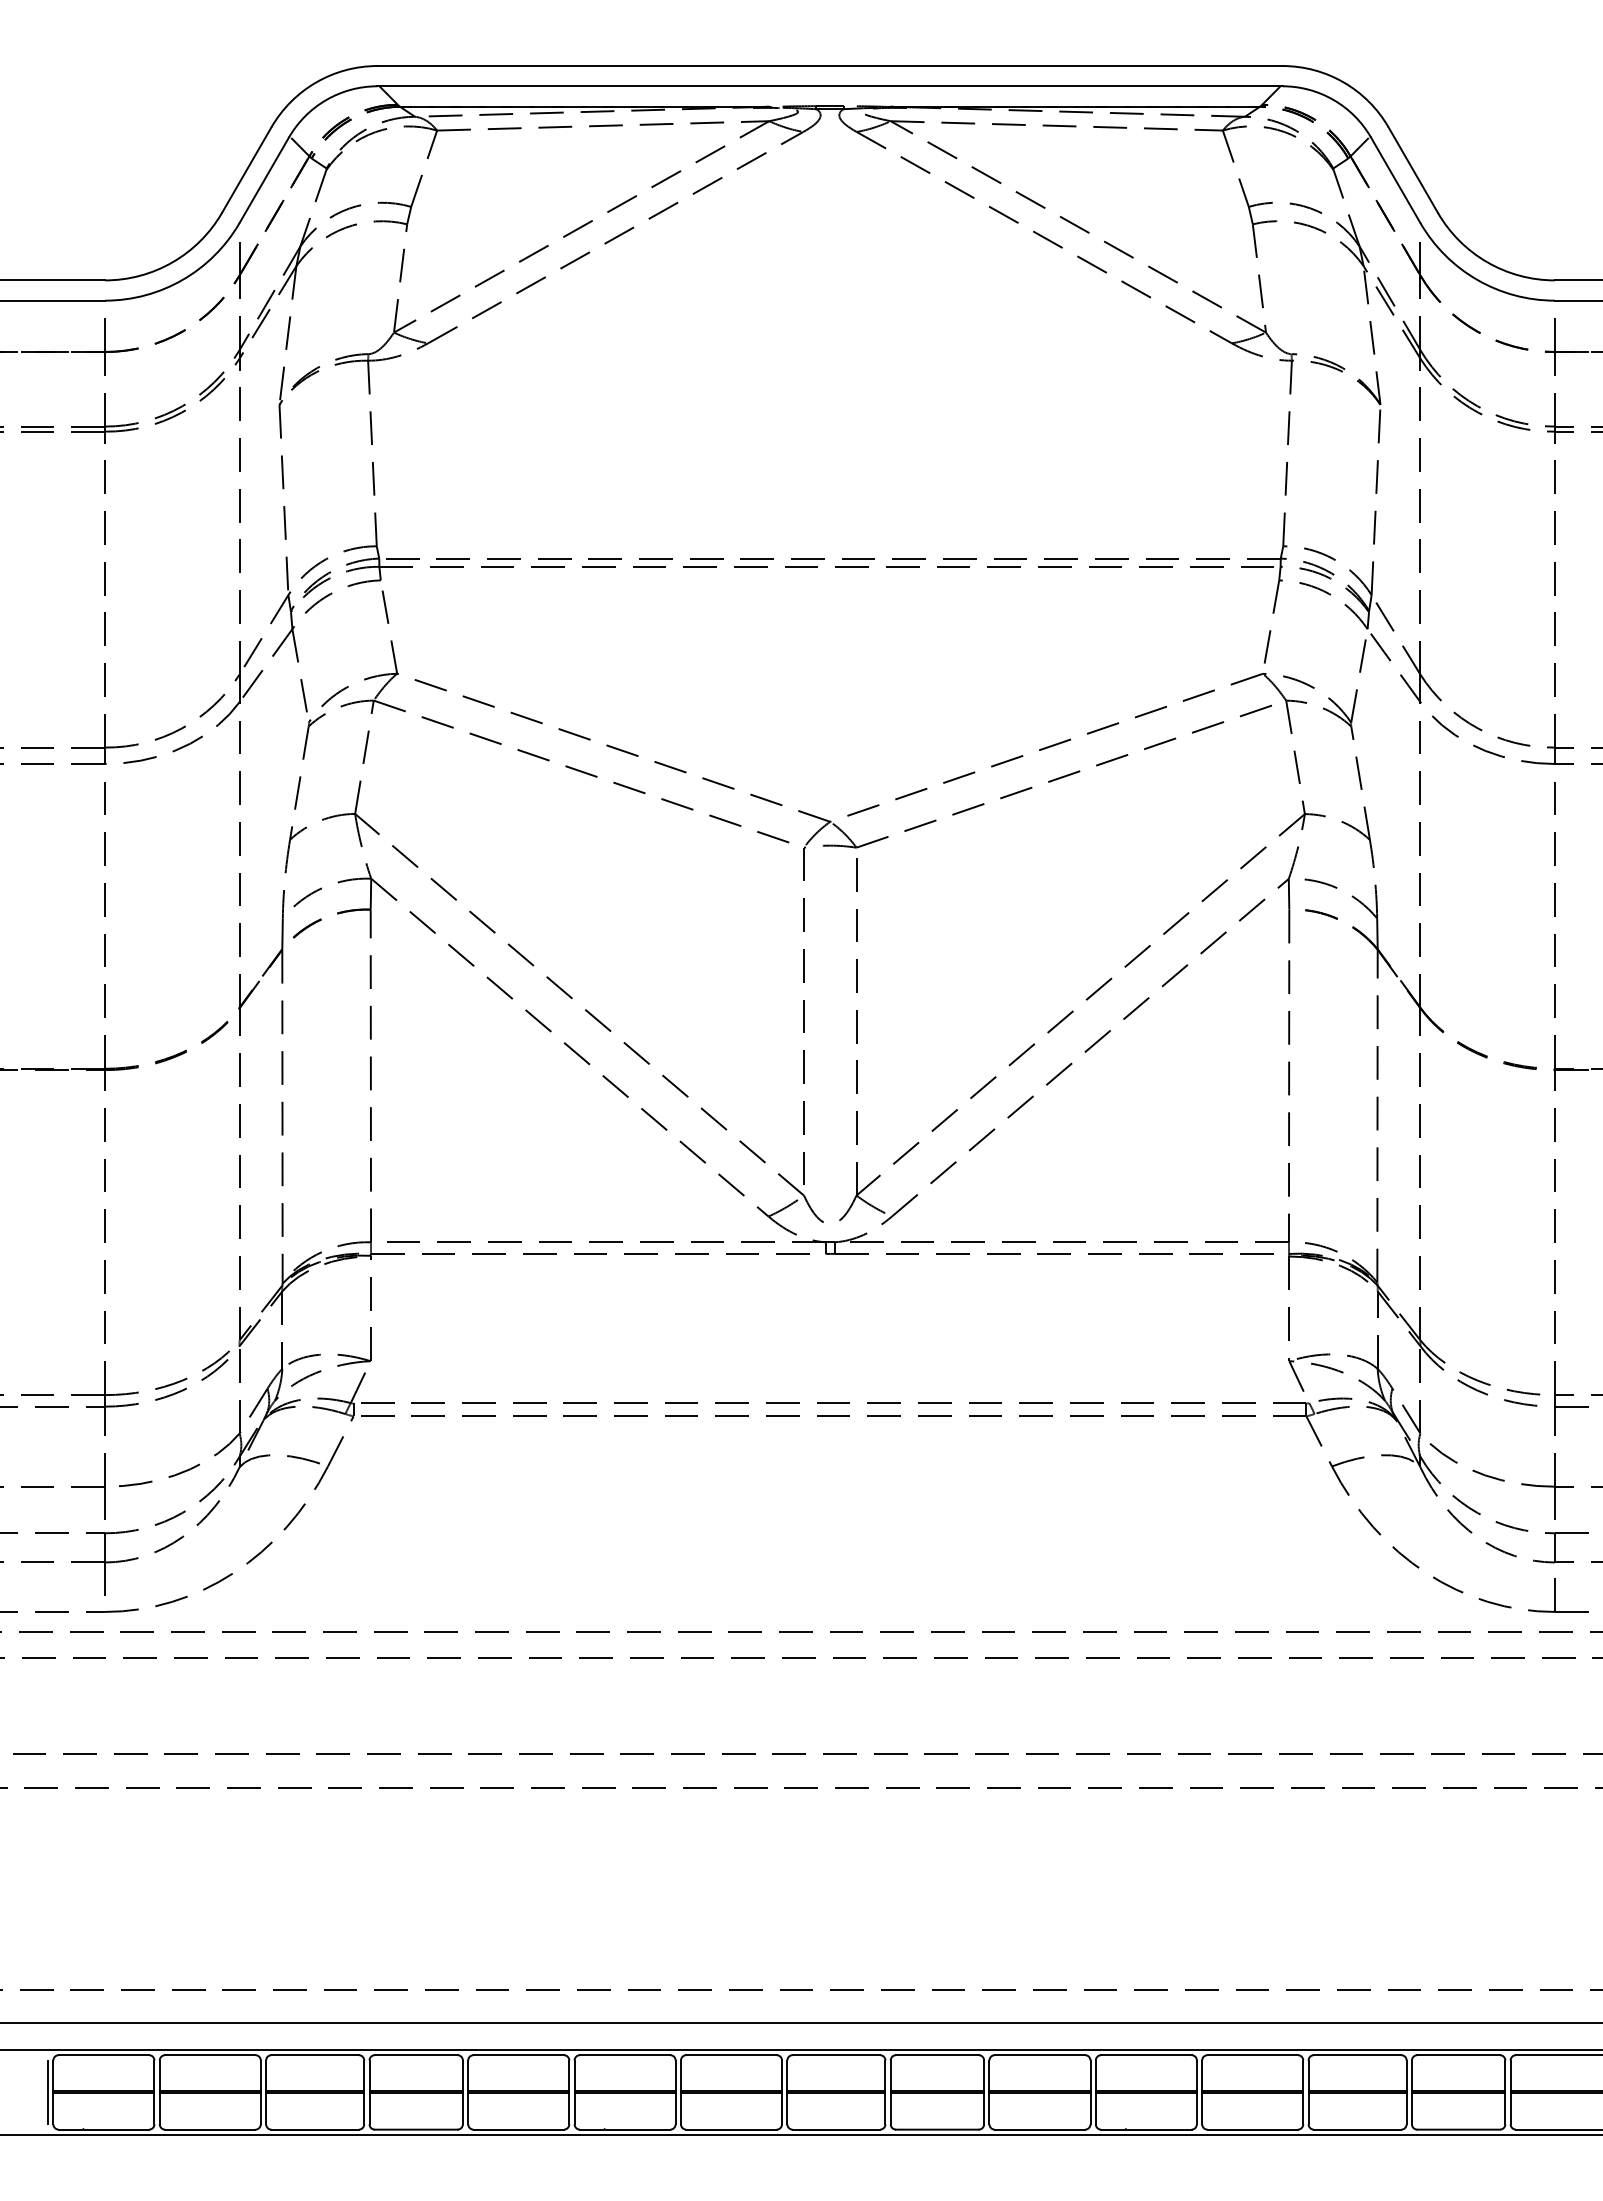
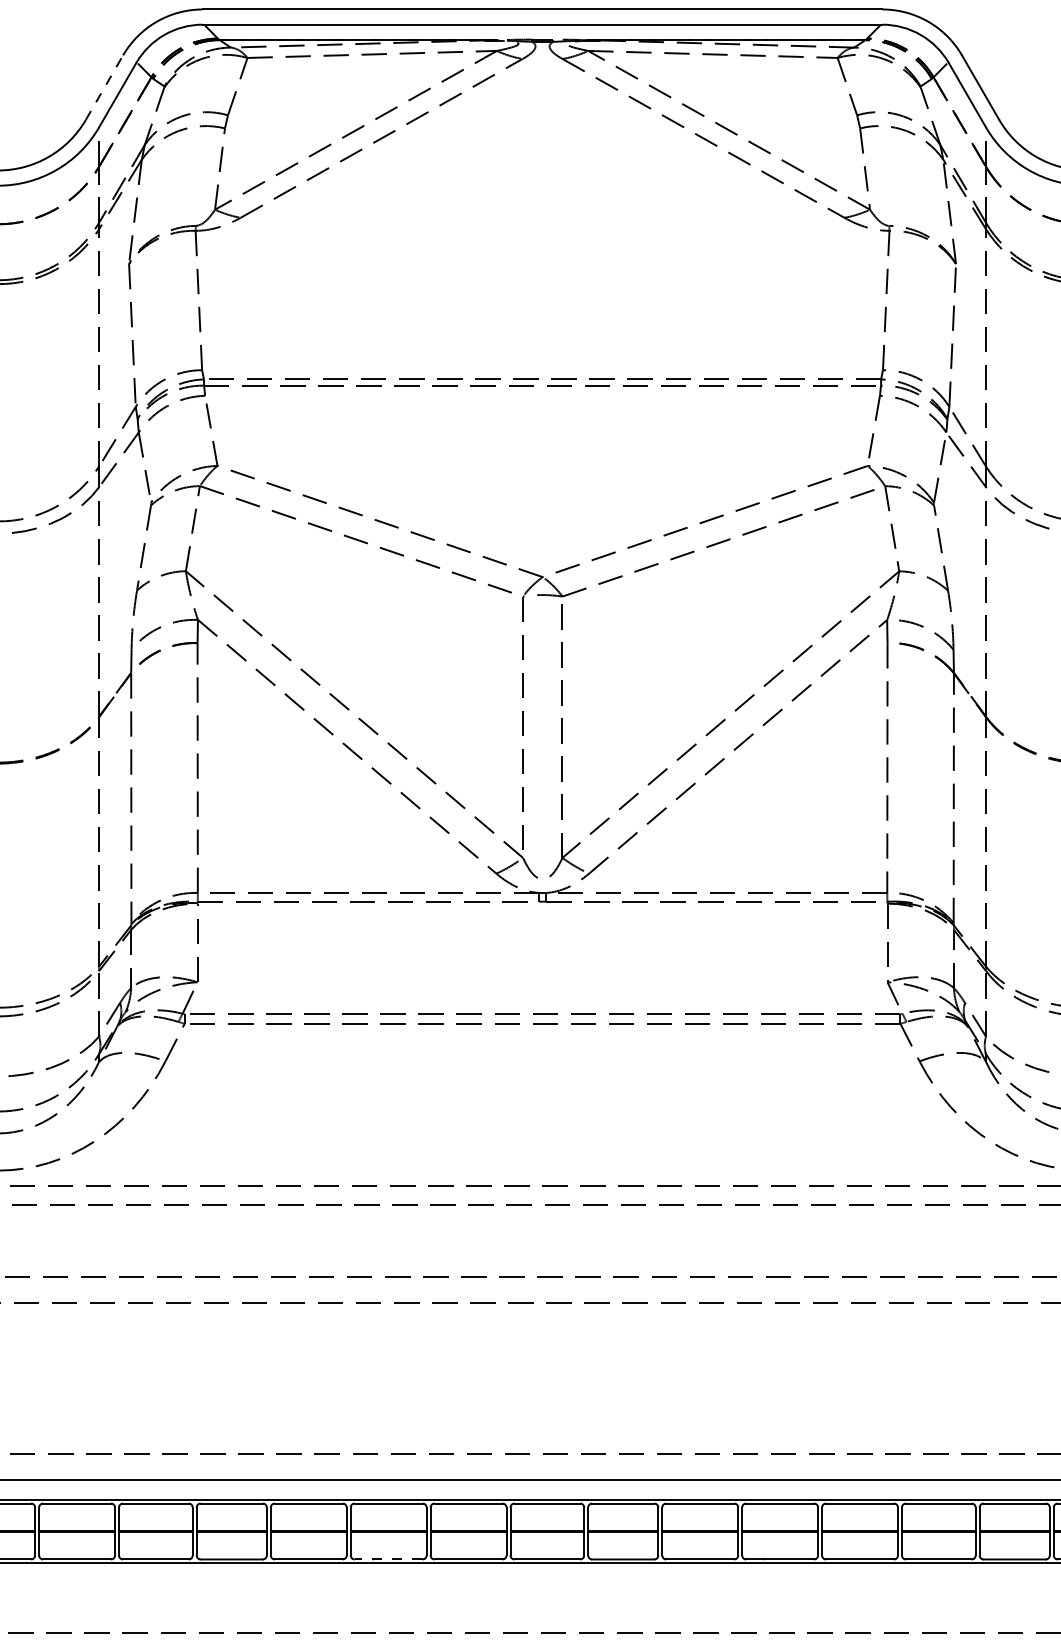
line: (247, 169) -> (105, 87), solid -> dashed
line: (624, 2129) -> (388, 1559), solid -> dashed

